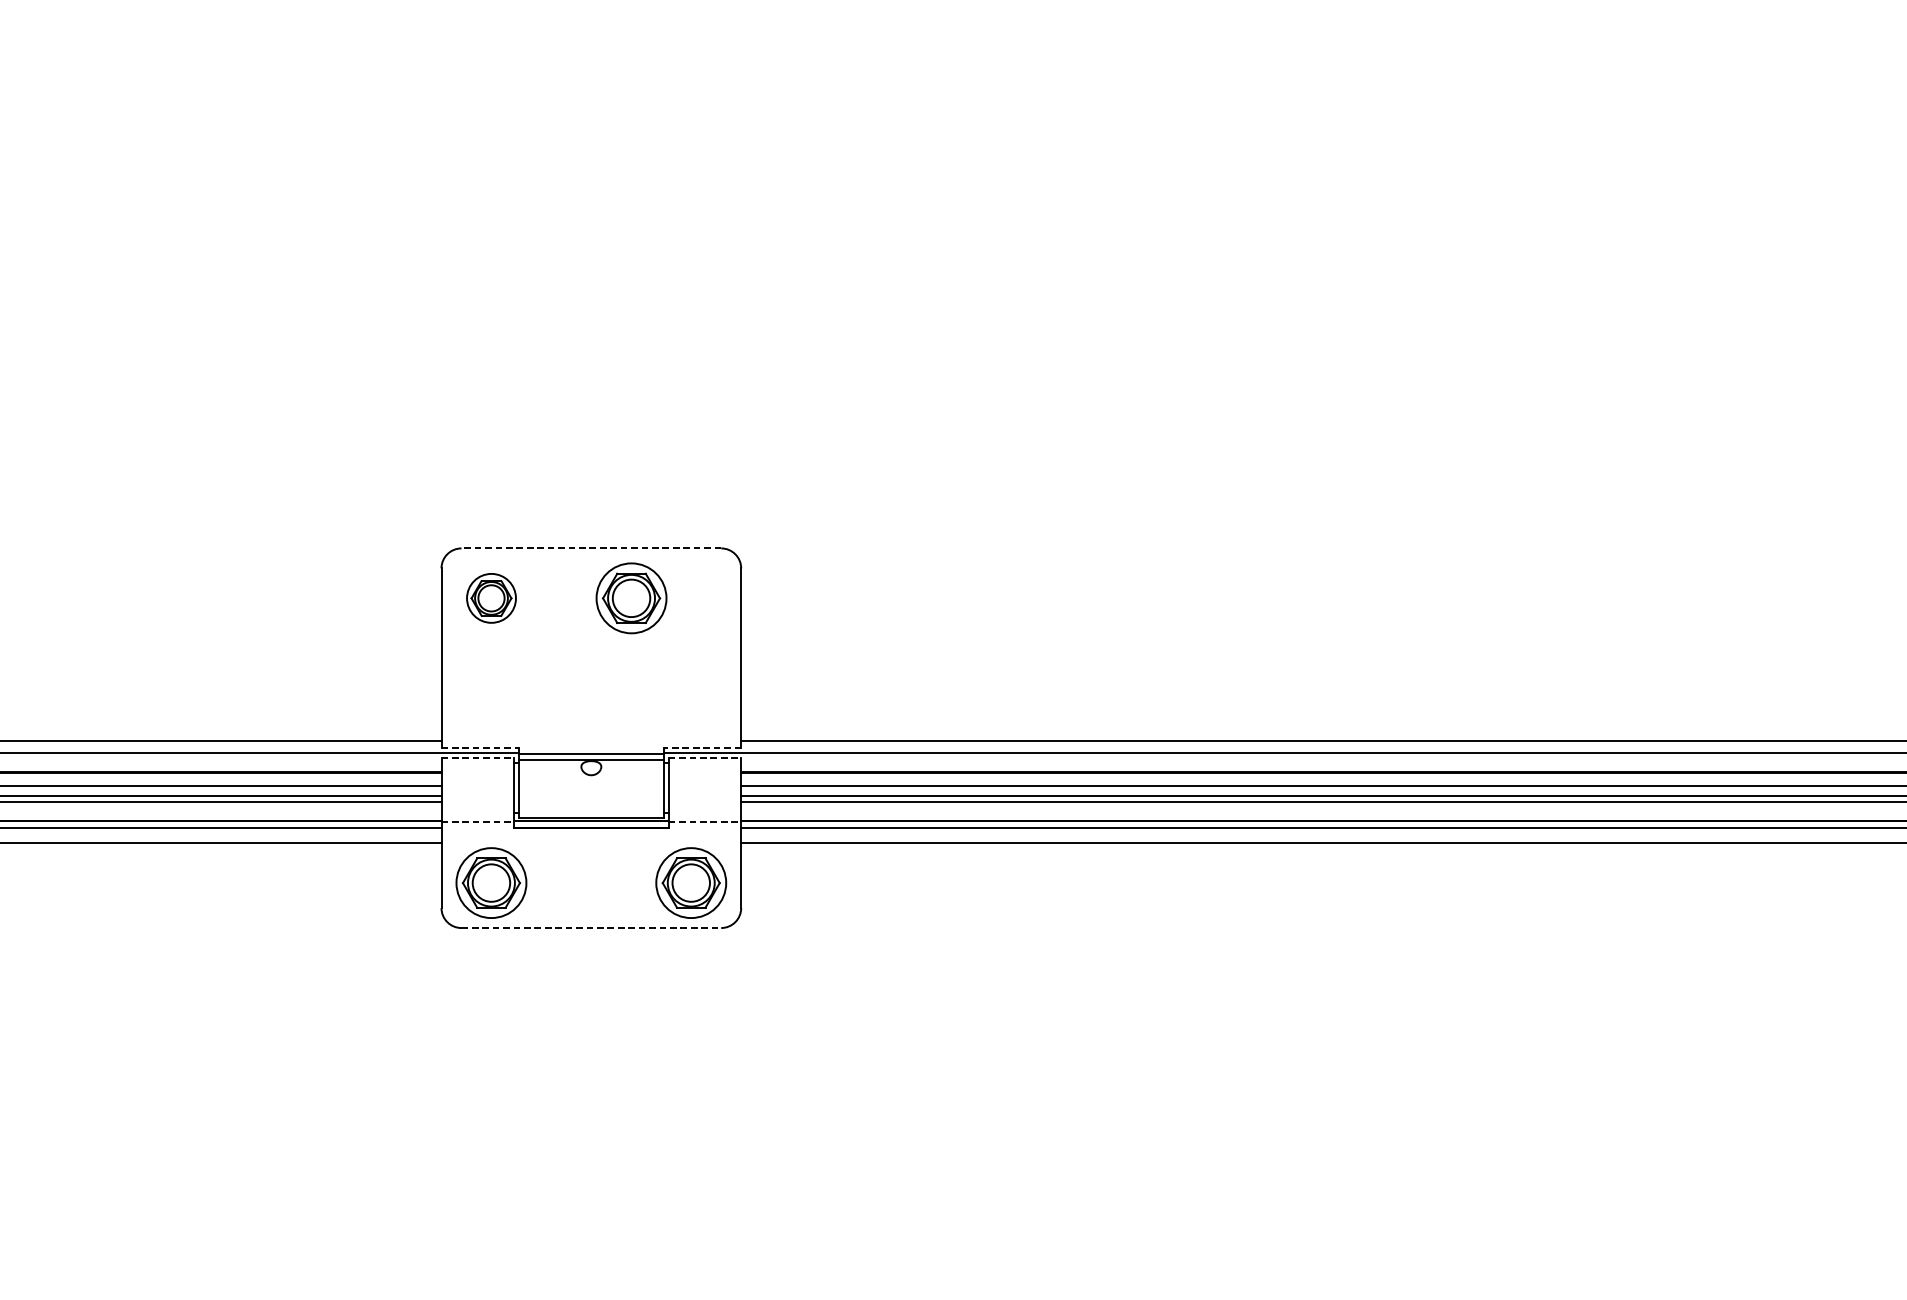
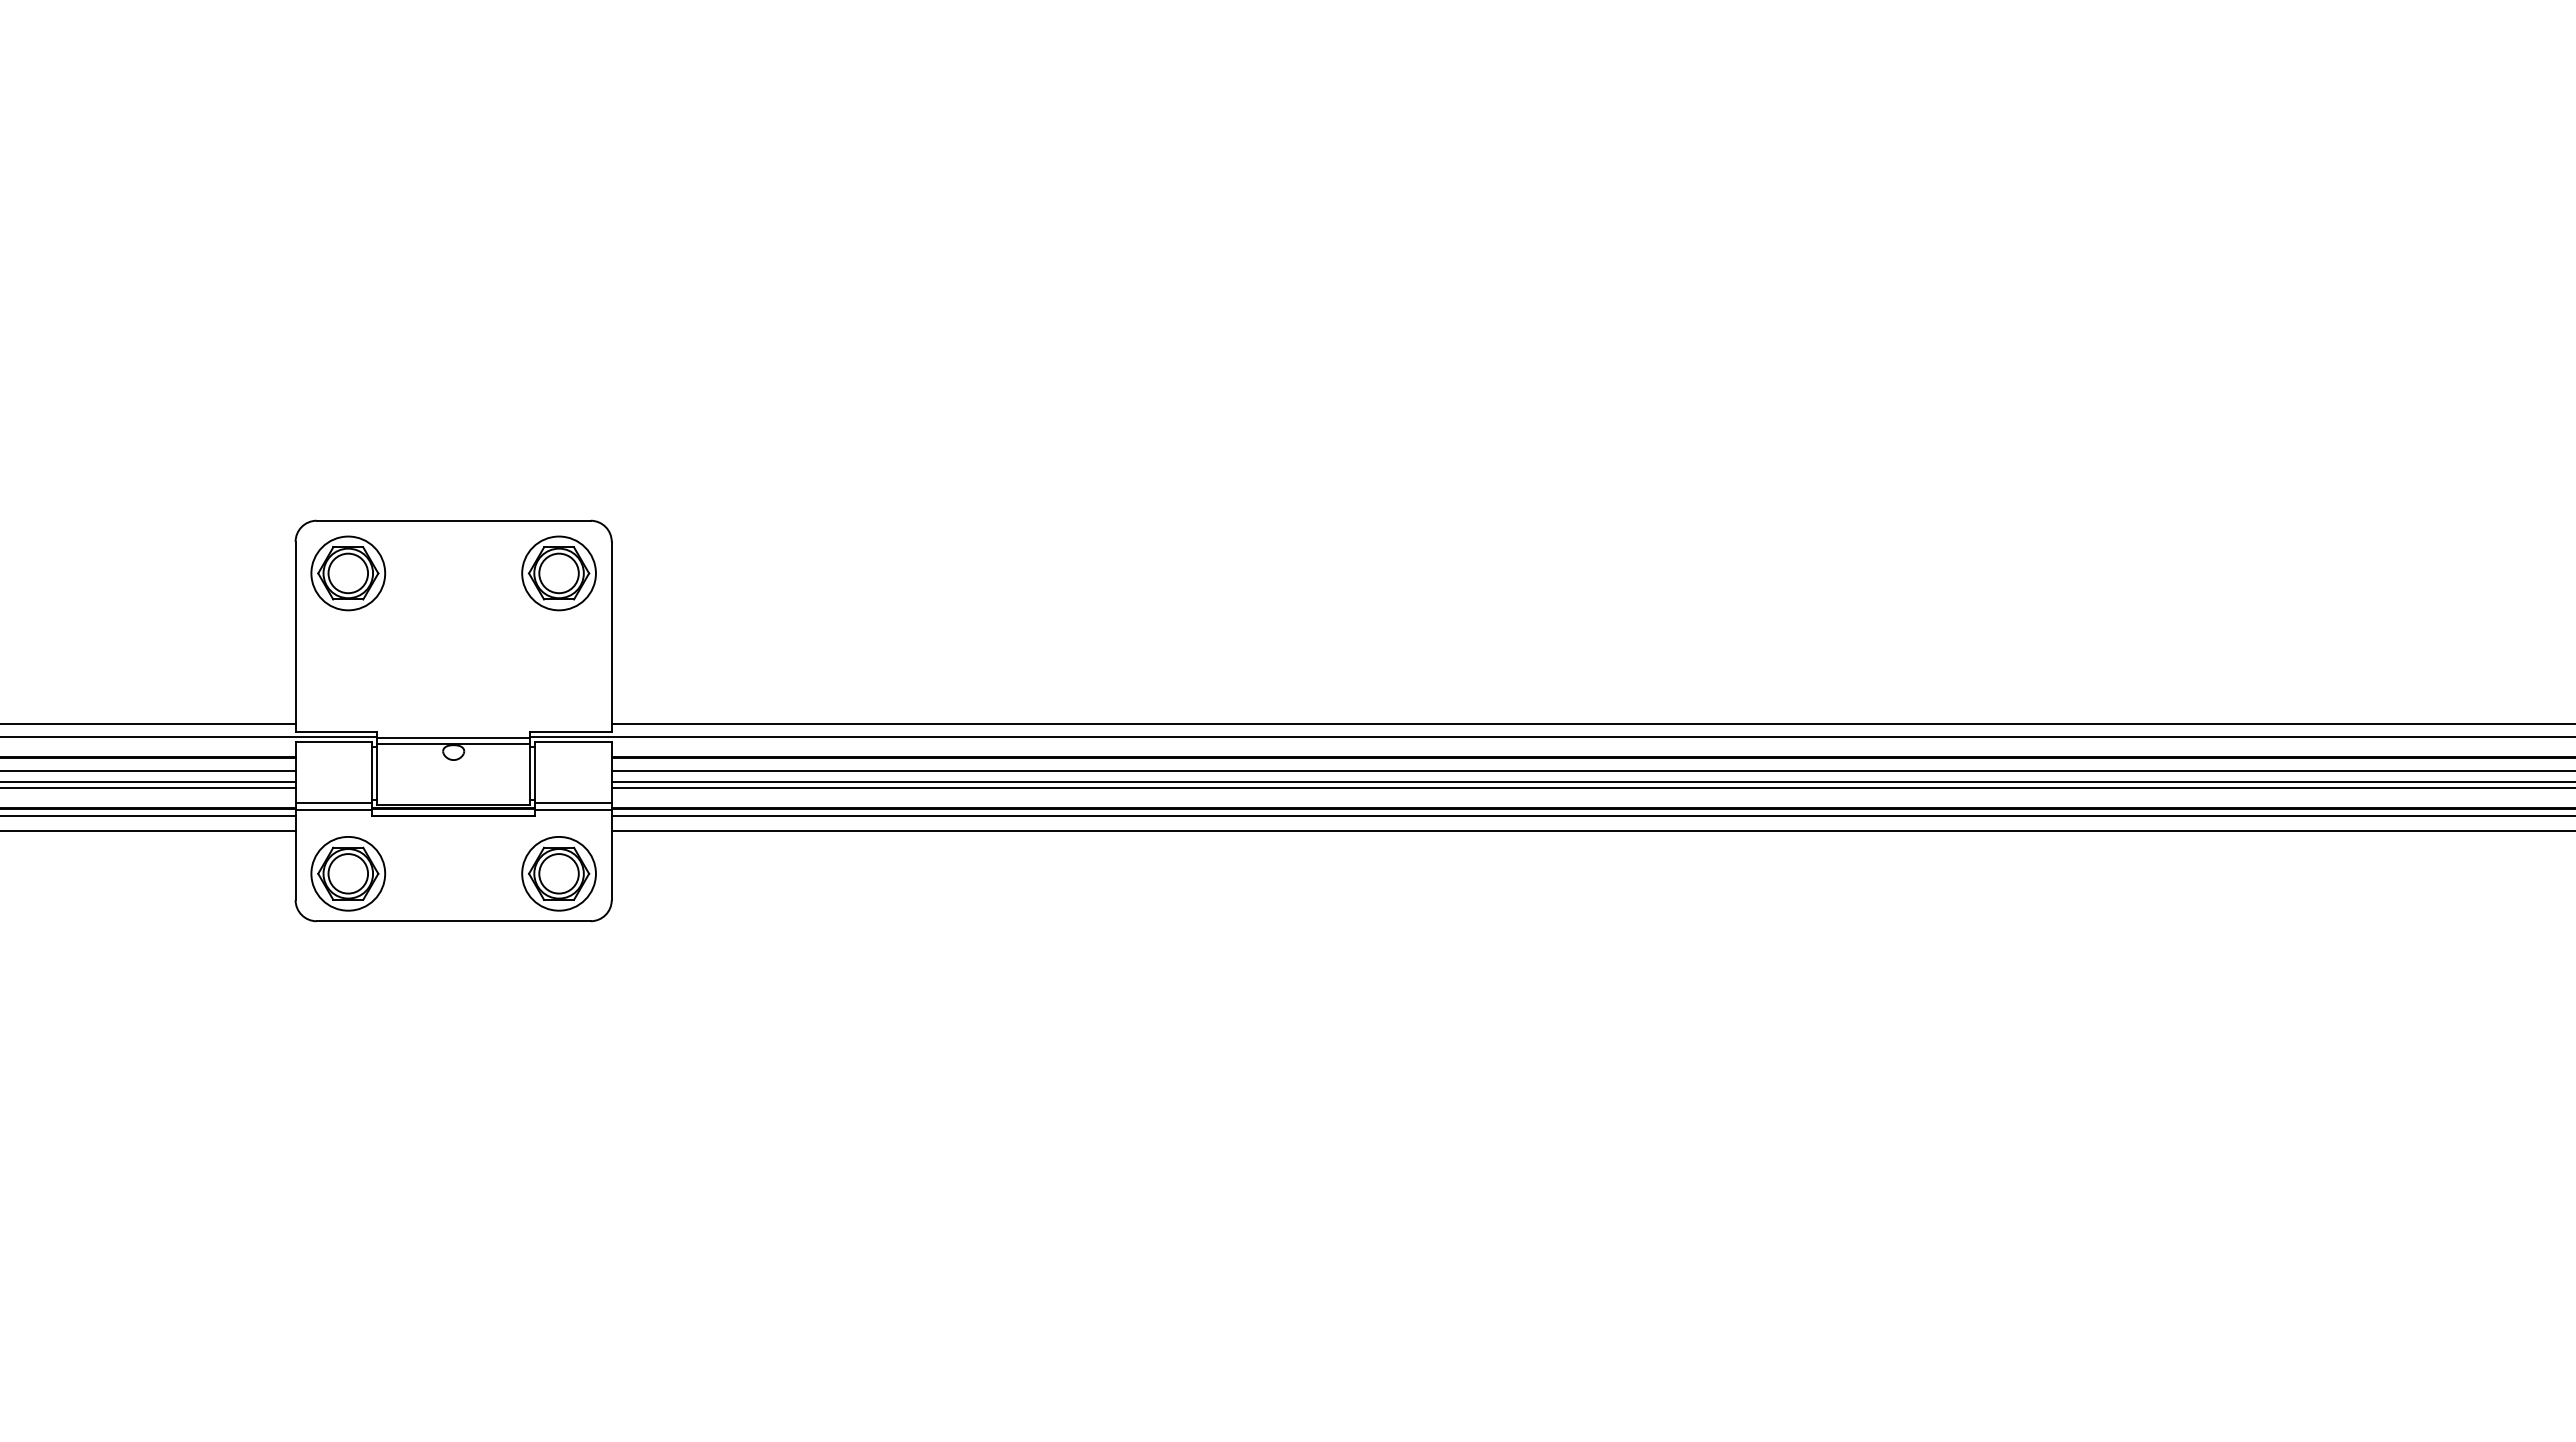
line: (591, 548) -> (453, 520), dashed -> solid
part: (491, 598) -> (348, 573), size x1.43
part: (630, 598) -> (558, 573), moved
line: (480, 748) -> (336, 731), dashed -> solid
line: (702, 748) -> (570, 731), dashed -> solid
line: (478, 758) -> (334, 742), dashed -> solid
line: (705, 758) -> (574, 742), dashed -> solid
line: (477, 816) -> (333, 803), added
line: (704, 816) -> (573, 803), added
line: (478, 822) -> (334, 809), dashed -> solid
line: (705, 822) -> (574, 809), dashed -> solid
line: (592, 928) -> (454, 921), dashed -> solid

